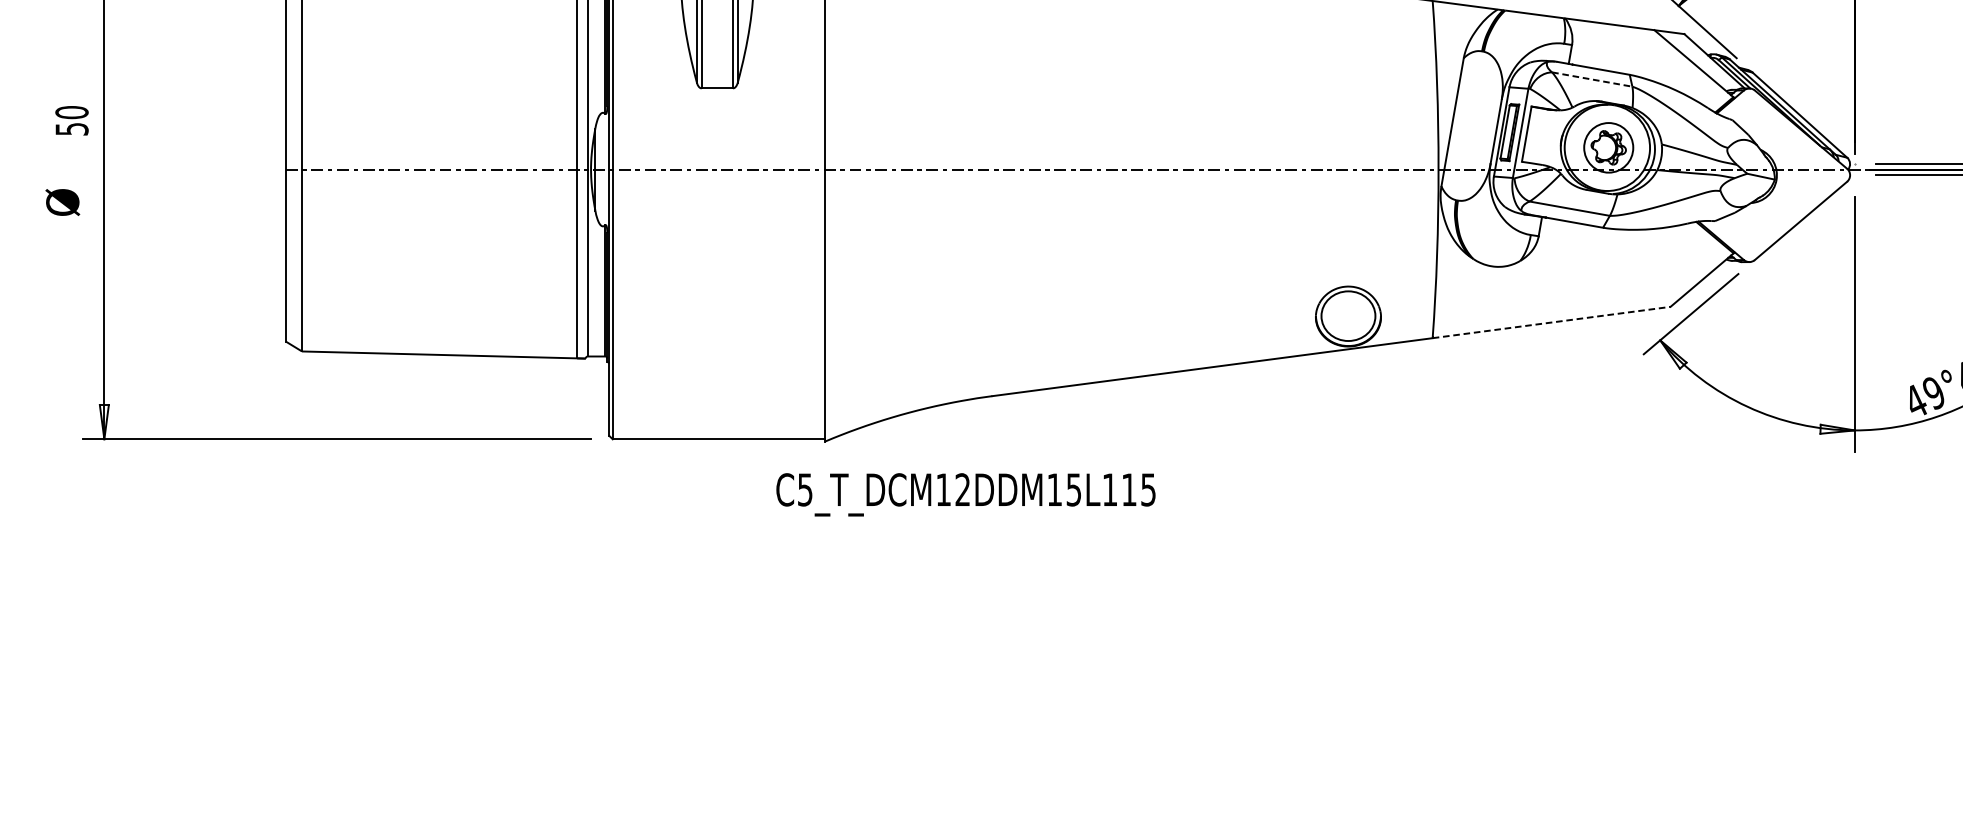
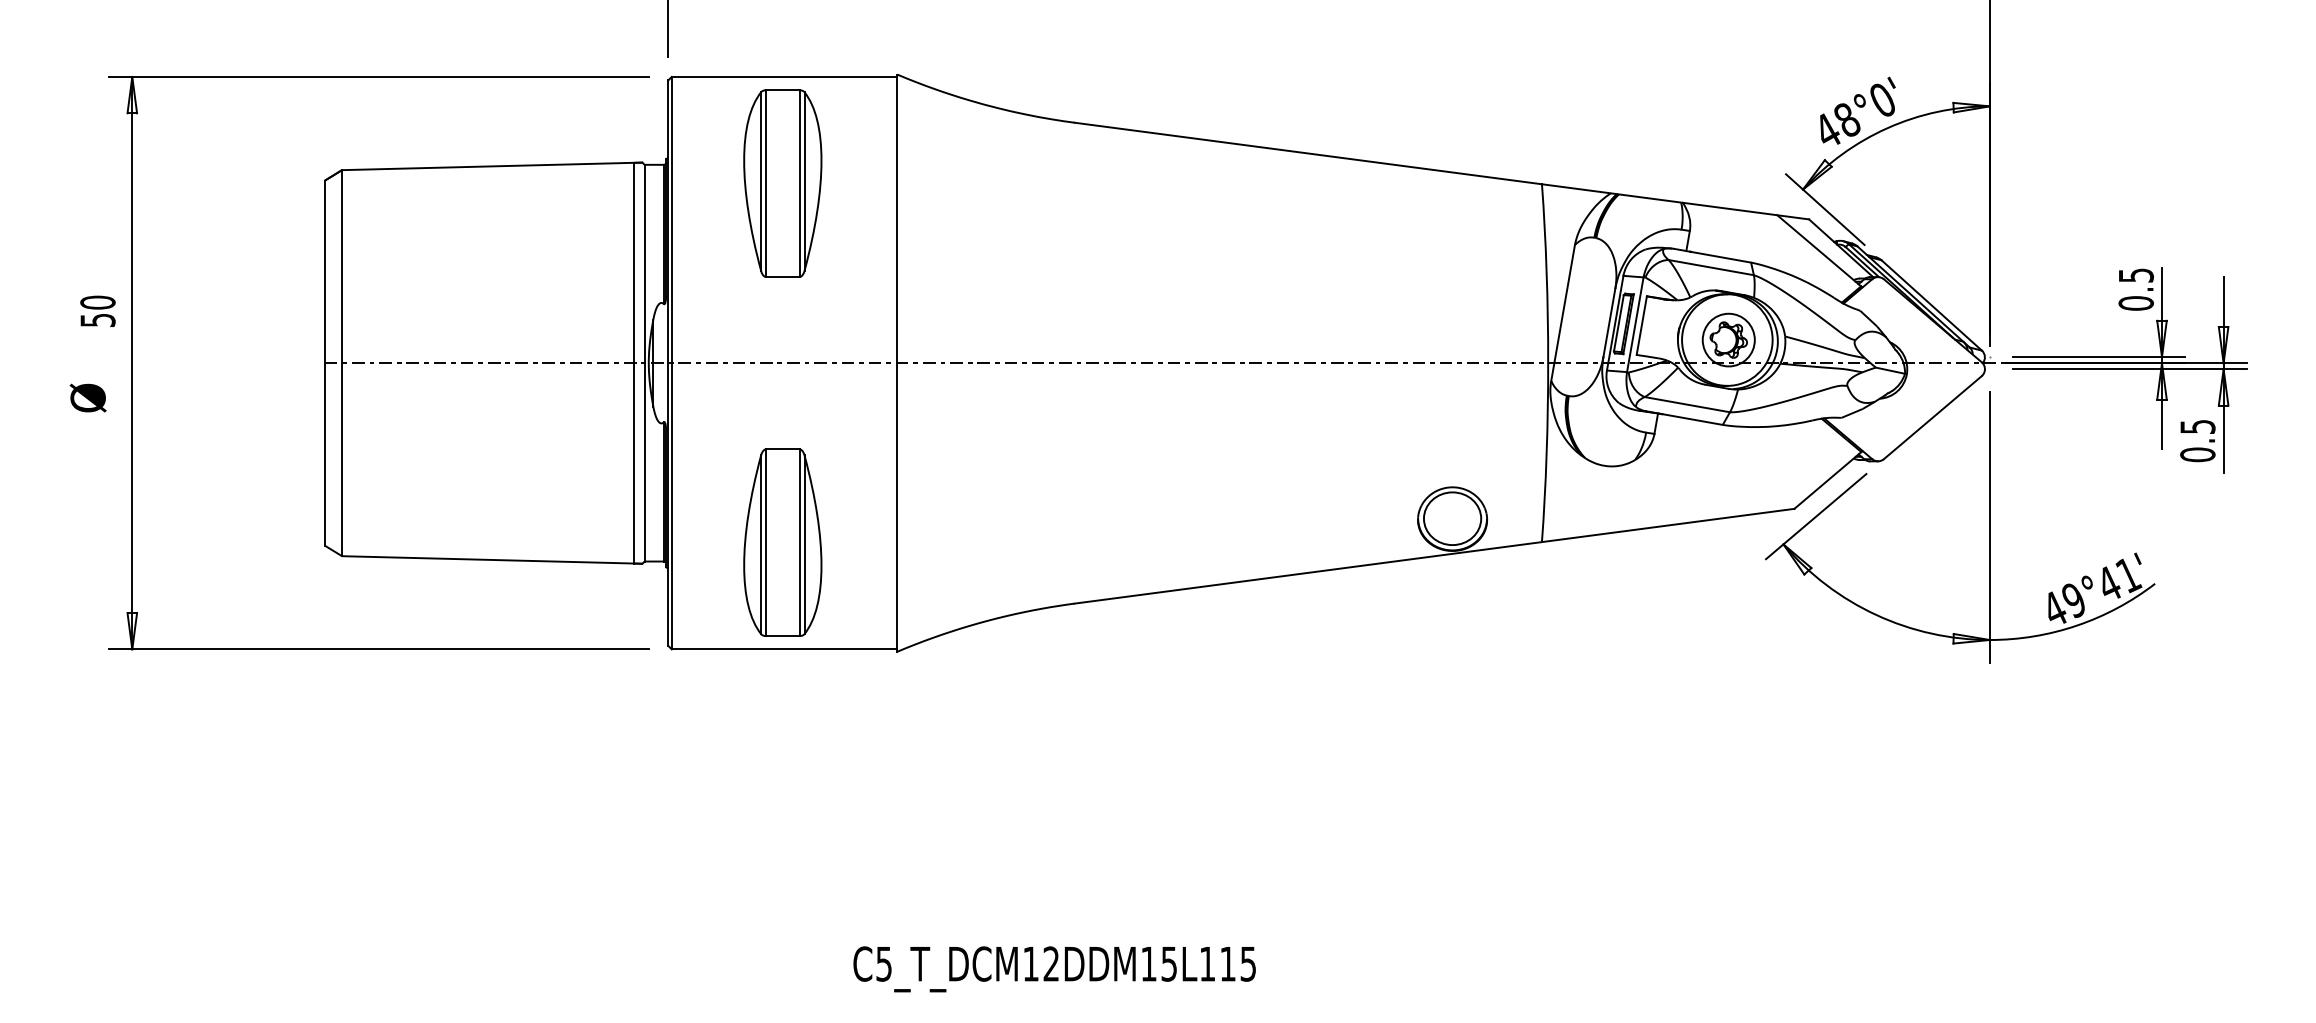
line: (1592, 79) -> (1711, 267), dashed -> solid
line: (1551, 322) -> (1668, 525), dashed -> solid
part: (717, 338) -> (782, 542), added
text: (965, 494) -> (1054, 969), moved

